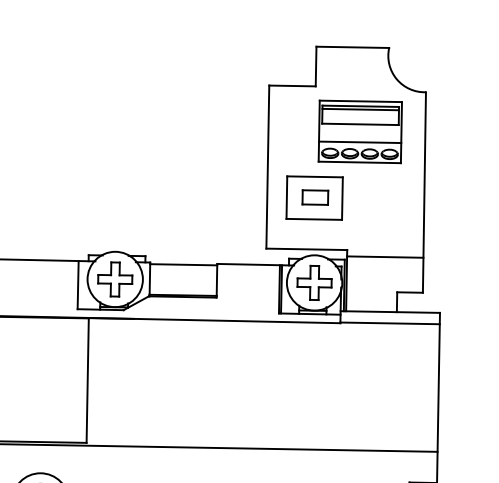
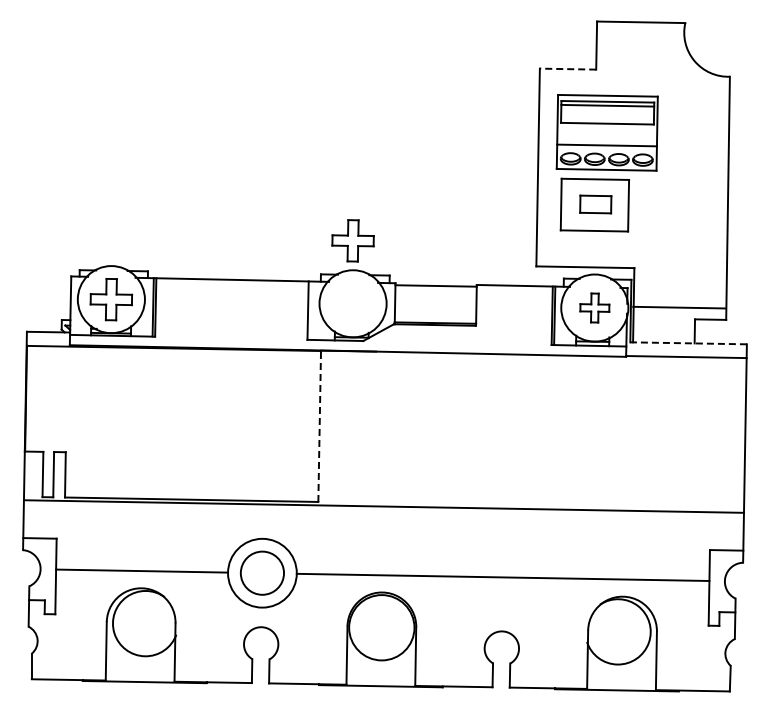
line: (292, 86) -> (567, 69), solid -> dashed
part: (359, 131) -> (606, 132), moved
line: (385, 256) -> (679, 307), moved
part: (114, 279) -> (352, 240), moved
part: (314, 282) -> (594, 307), size x0.7
line: (390, 312) -> (686, 343), solid -> dashed
line: (87, 380) -> (319, 426), solid -> dashed

